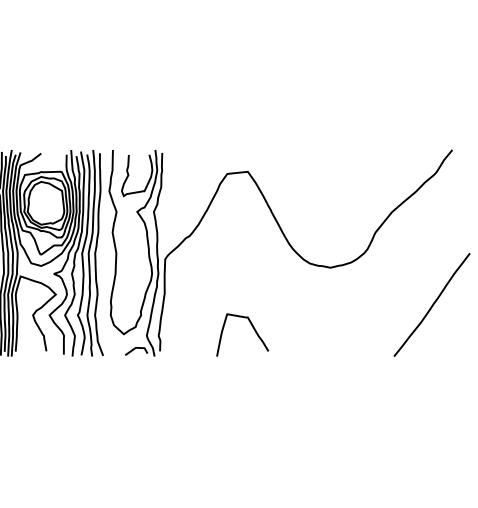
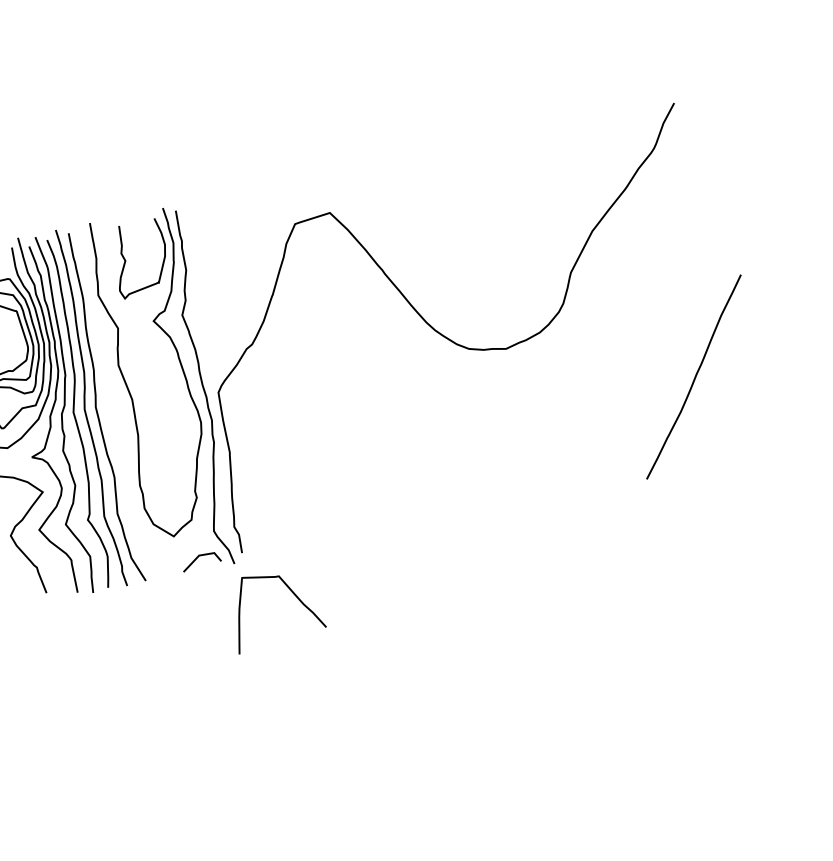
curve: (253, 329) -> (292, 594), moved

